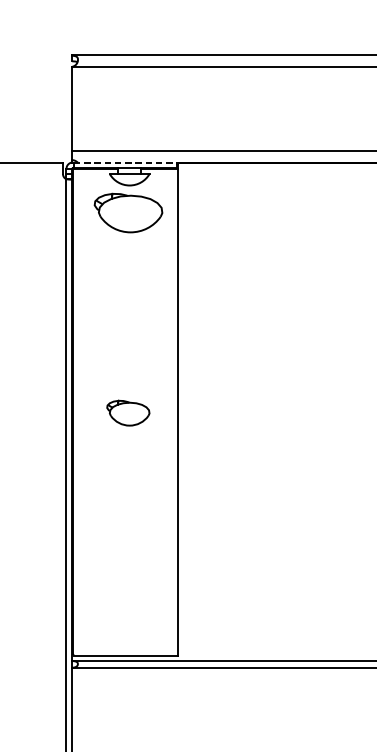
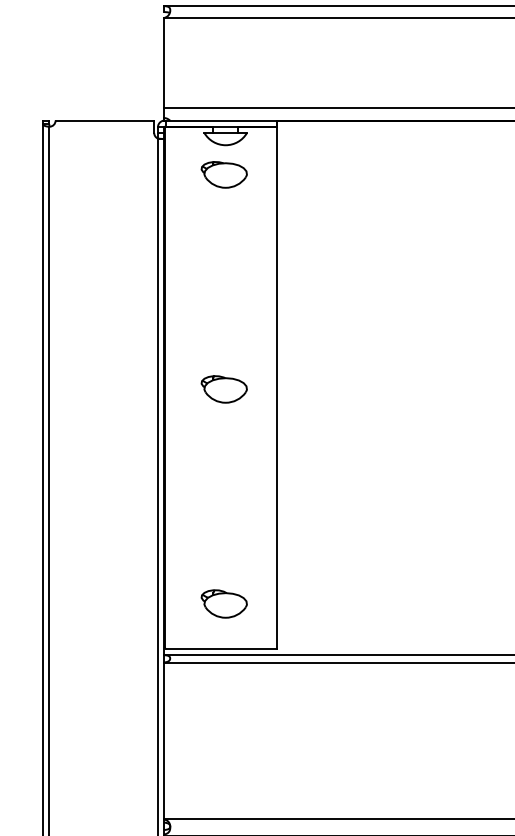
line: (125, 162) -> (221, 120), dashed -> solid
part: (127, 212) -> (223, 174), size x0.62
part: (127, 612) -> (223, 603), added

